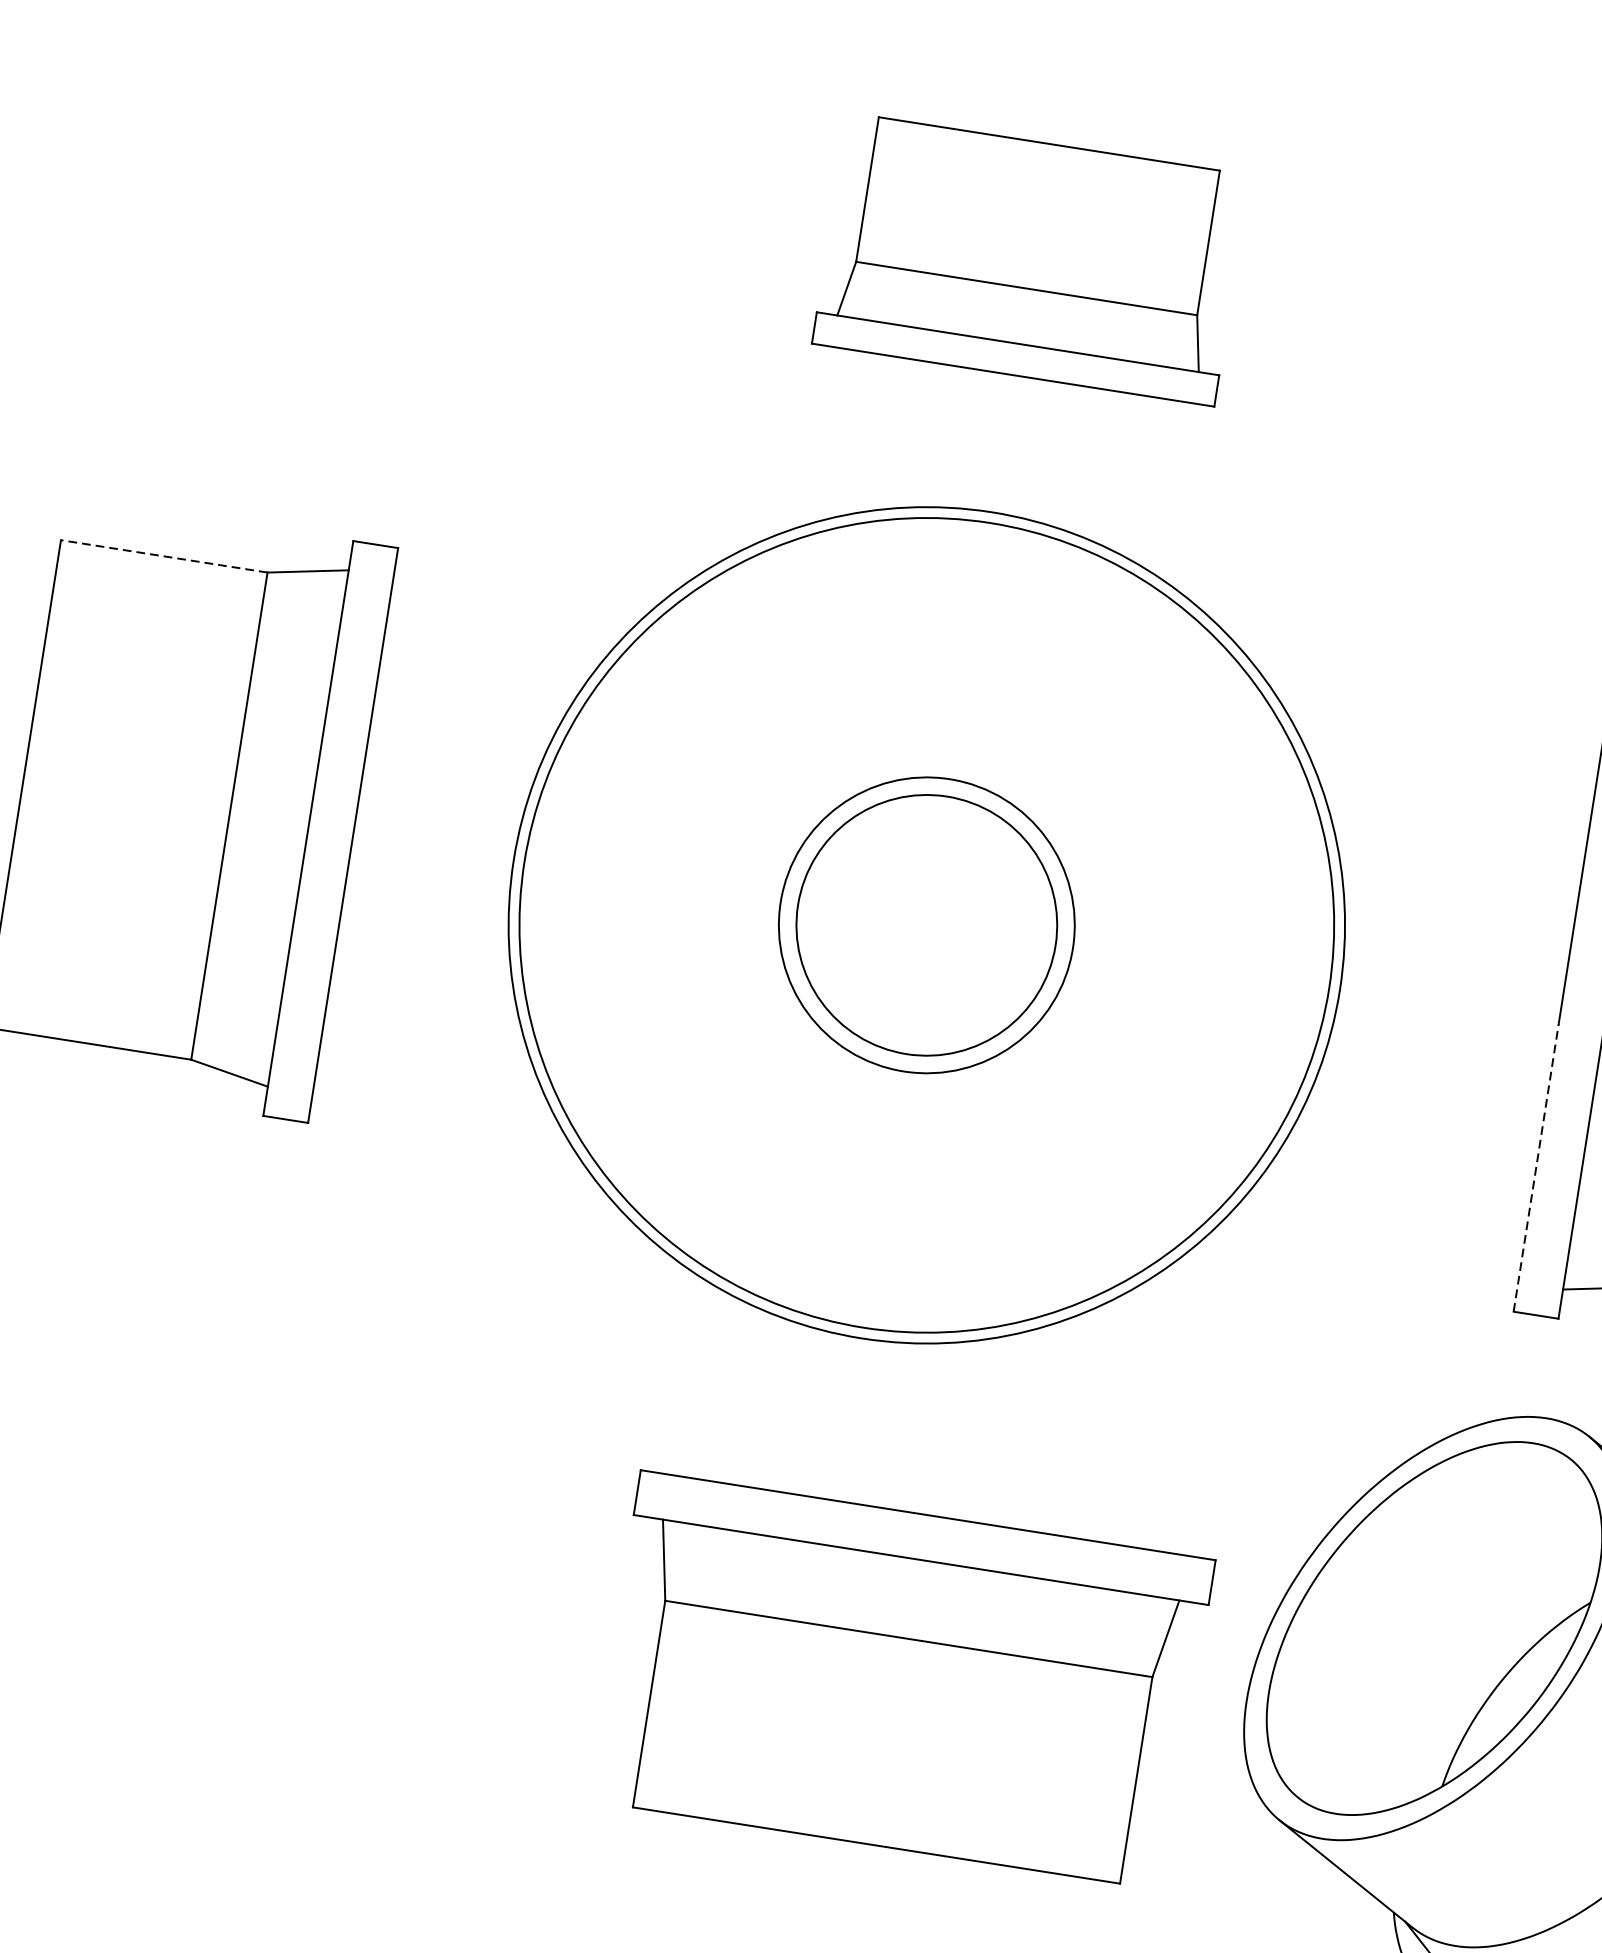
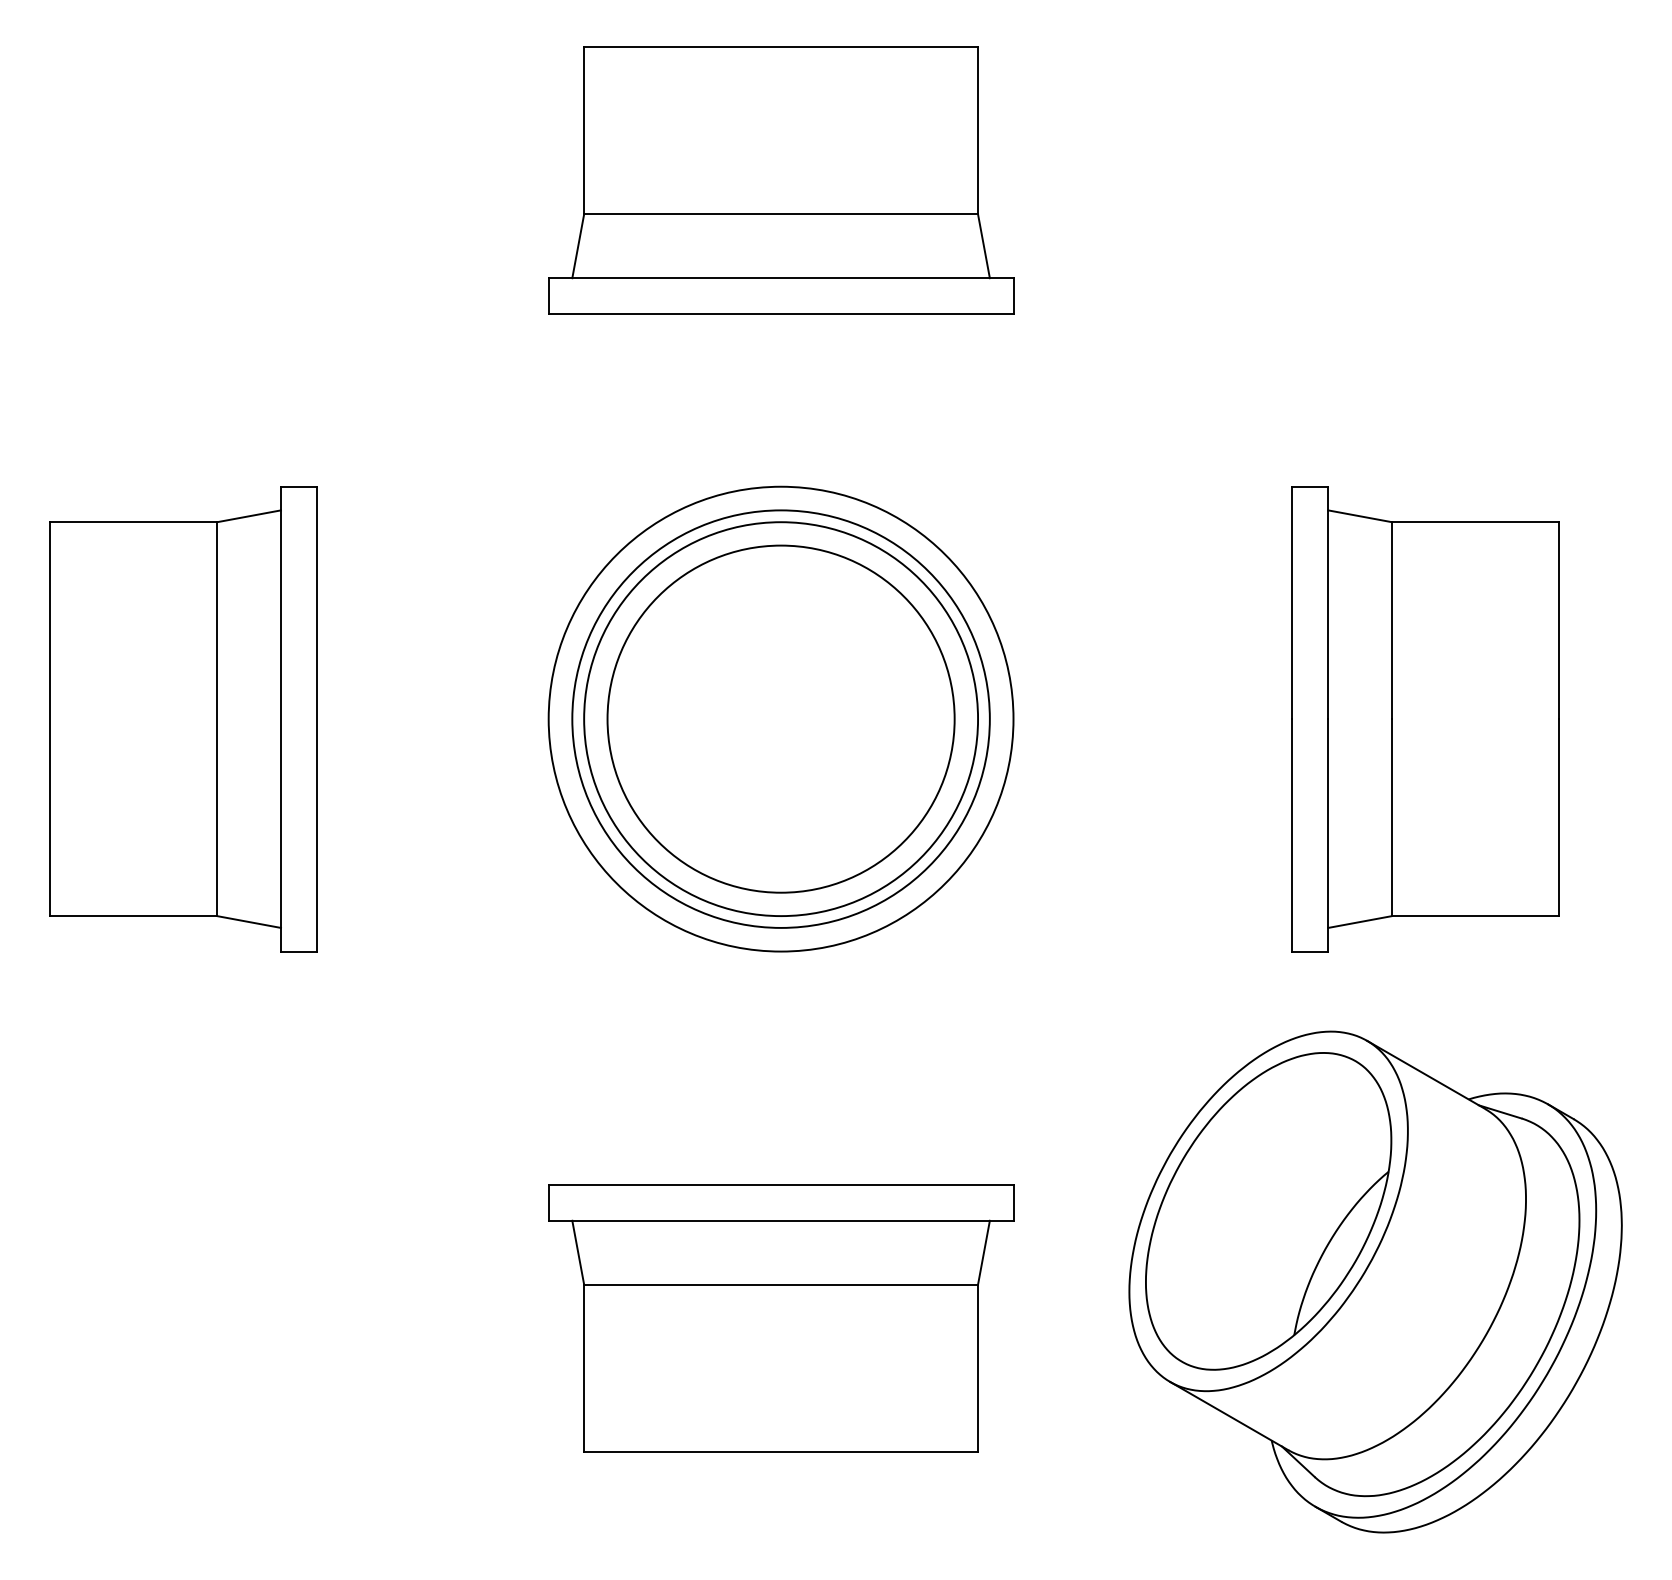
part: (1031, 259) -> (781, 180), size x1.43
line: (164, 556) -> (133, 522), dashed -> solid
circle: (926, 924) -> (780, 718), size x0.62
circle: (926, 924) -> (780, 718), size x0.71
circle: (926, 924) -> (780, 718), size x1.67
circle: (927, 925) -> (781, 719), size x1.67
line: (1536, 1167) -> (1292, 834), dashed -> solid
part: (902, 1680) -> (781, 1318), moved

